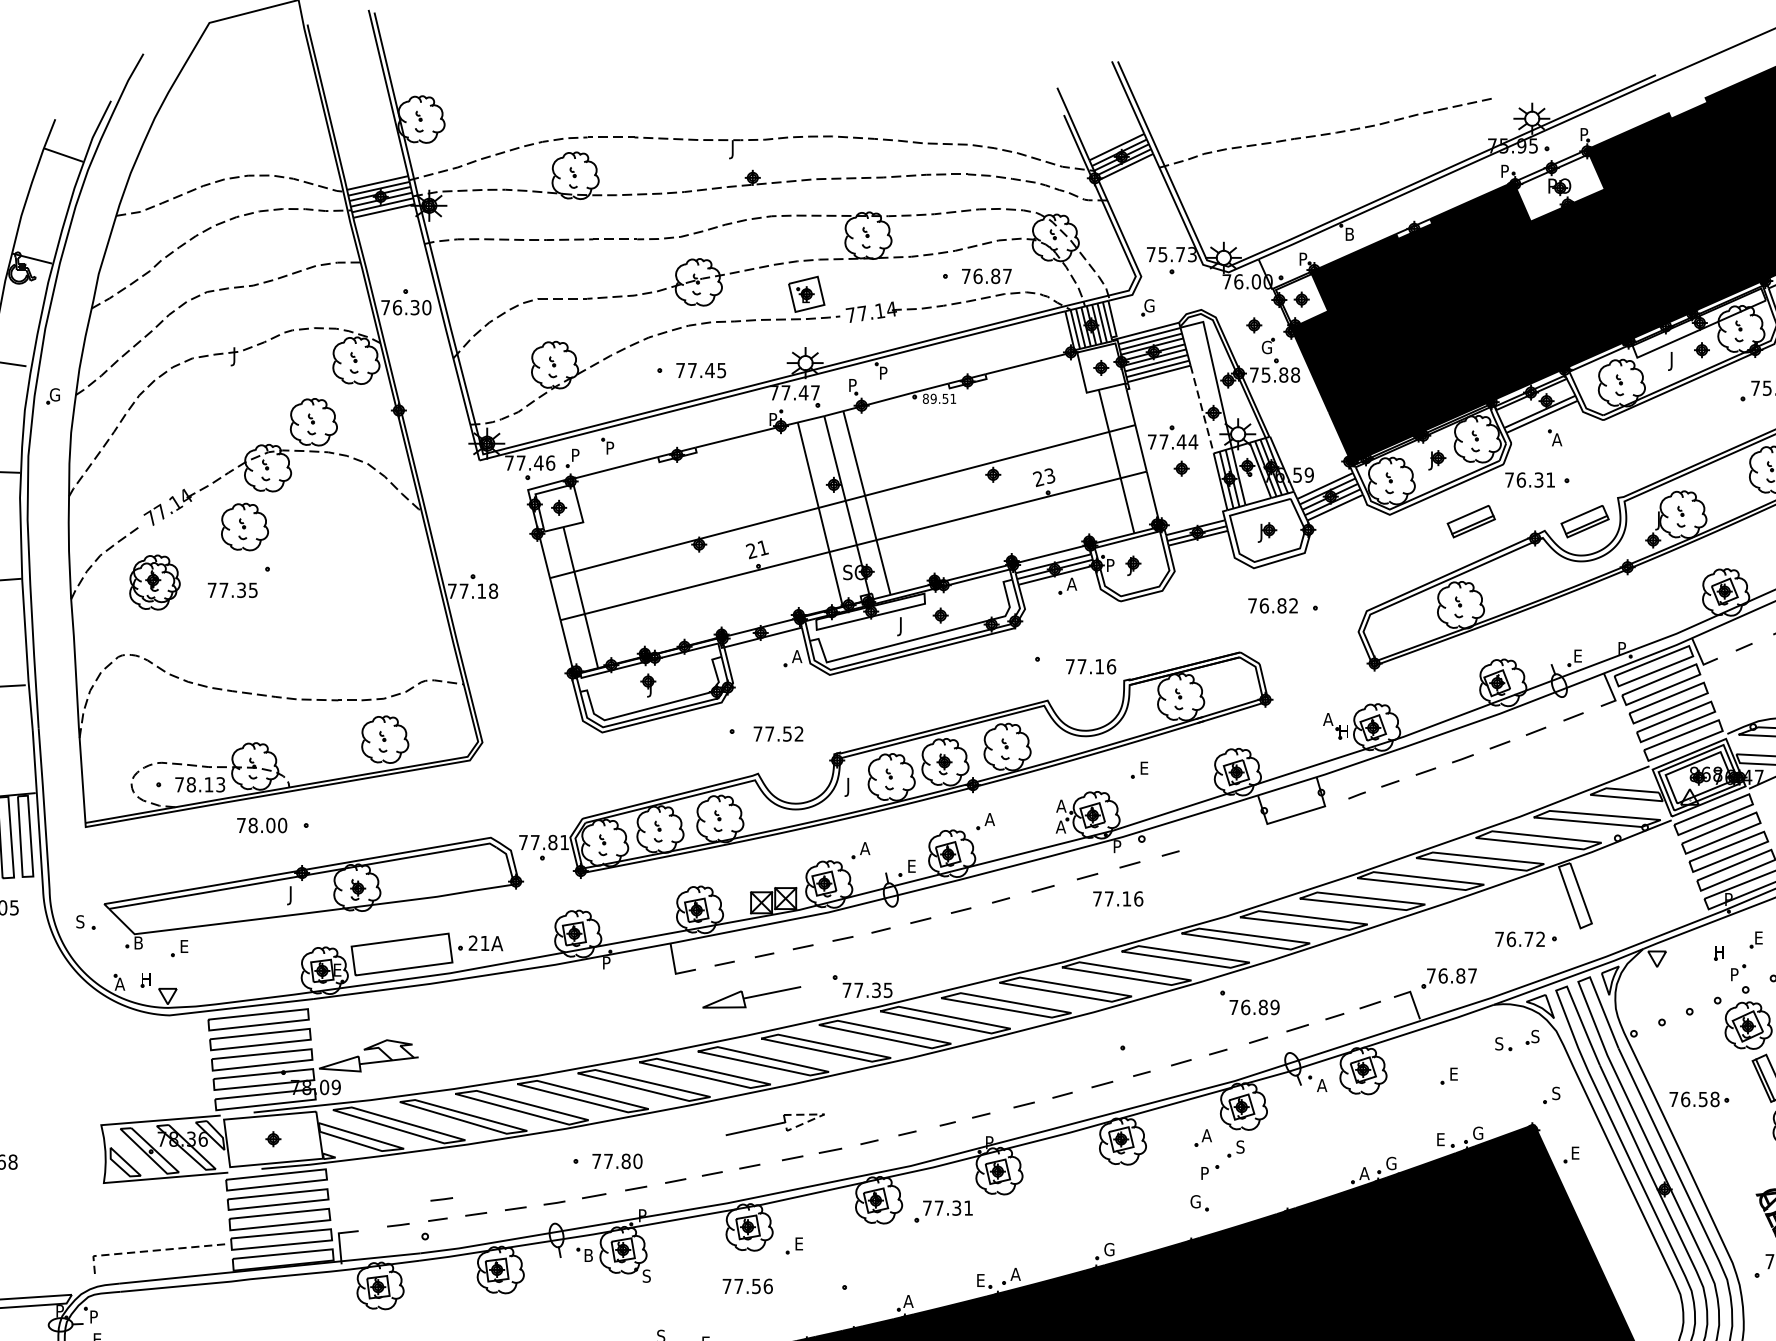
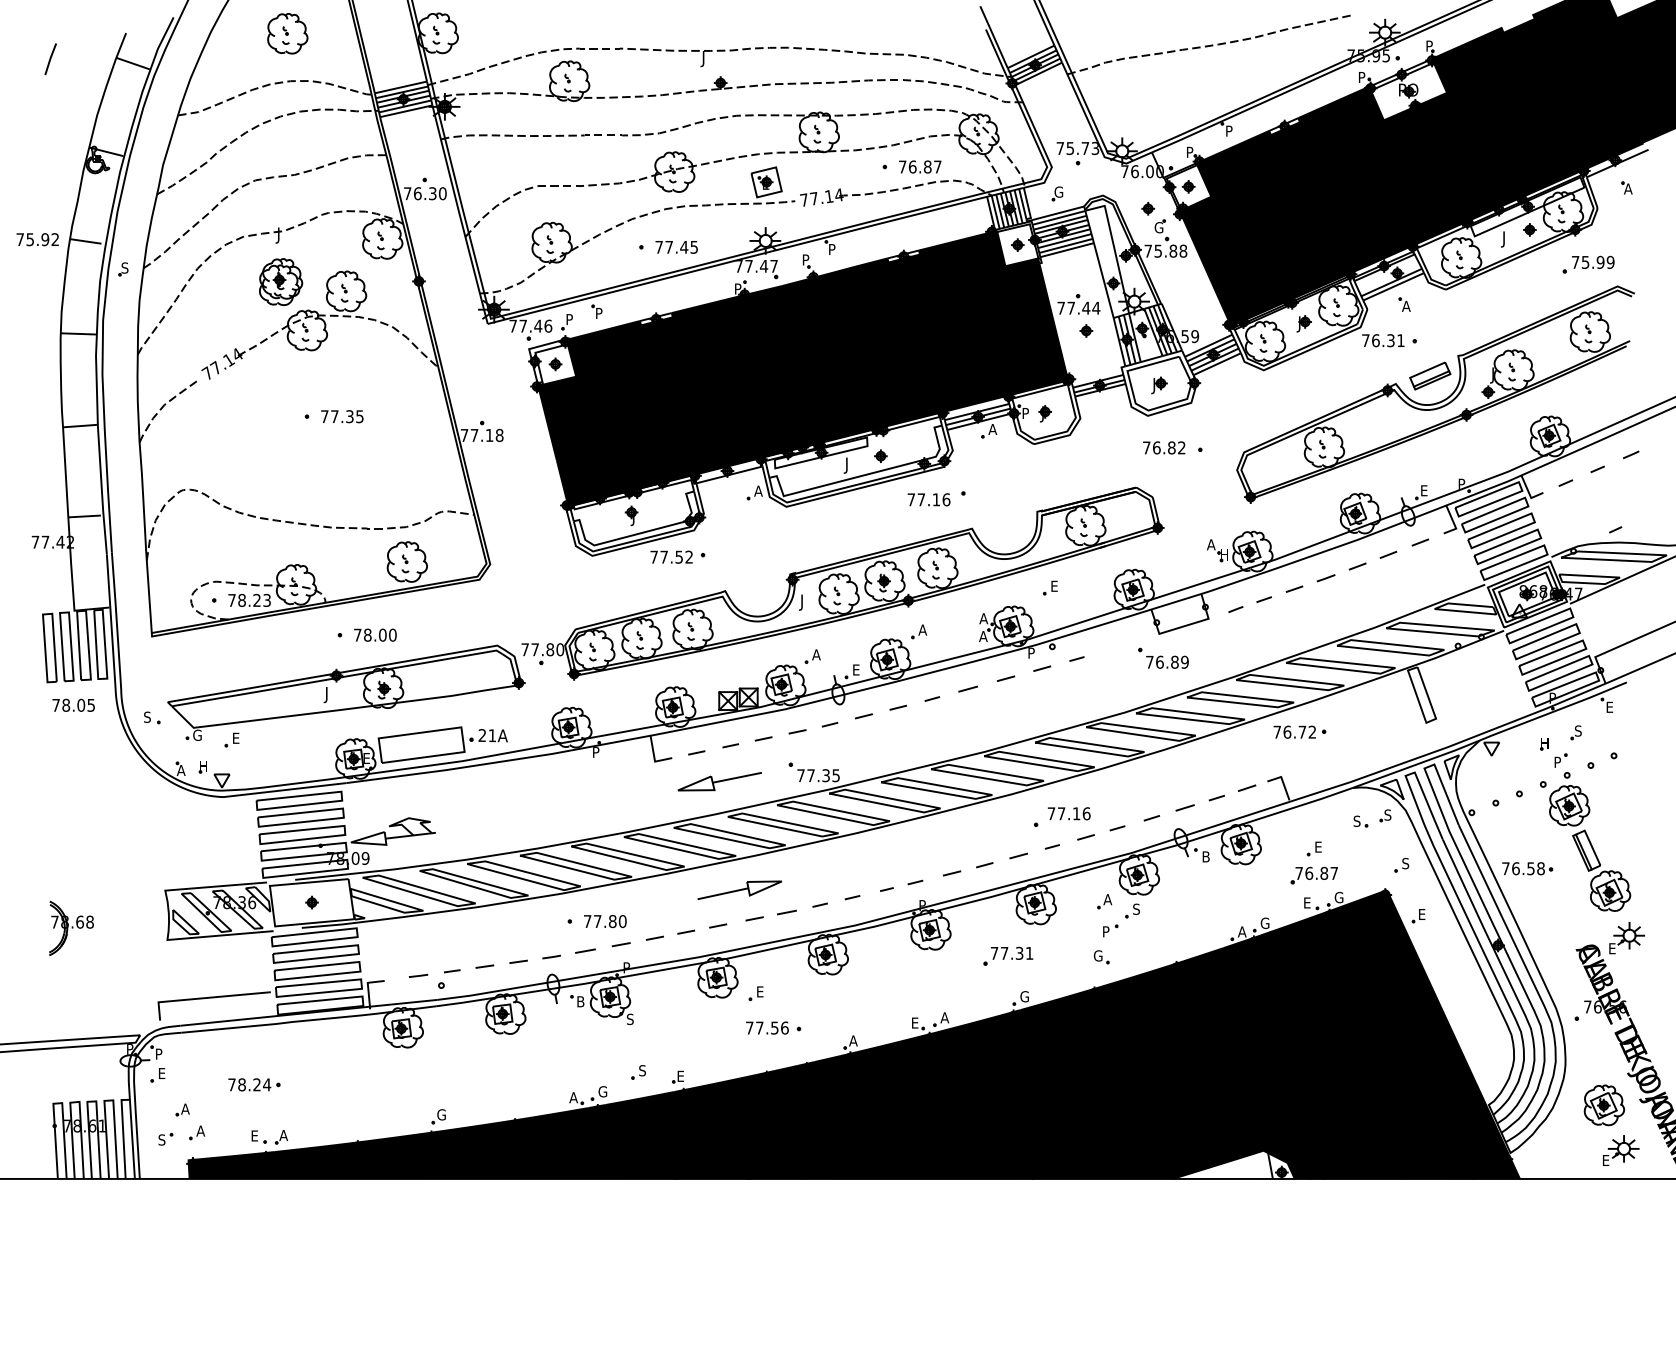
text: (1350, 234) -> (1230, 131), B -> P
text: (54, 394) -> (125, 267), G -> S
line: (1201, 409) -> (1103, 280), dashed -> solid
fill: (849, 512) -> (803, 368), added
part: (1471, 520) -> (1333, 375), removed
part: (244, 526) -> (287, 33), moved
part: (155, 583) -> (281, 282), moved
text: (232, 590) -> (342, 416), moved
text: (1090, 666) -> (928, 499), moved
text: (778, 733) -> (671, 556), moved
text: (208, 783) -> (256, 599), 78.13 -> 78.23
text: (262, 824) -> (375, 634), moved
text: (564, 842) -> (560, 649), 77.81 -> 77.80
text: (1118, 898) -> (1069, 813), moved
text: (1757, 937) -> (1577, 730), E -> S
part: (1525, 938) -> (1299, 731), moved
text: (139, 942) -> (197, 734), B -> G
part: (1448, 978) -> (1313, 875), moved
part: (1249, 1001) -> (1163, 657), moved
text: (1321, 1085) -> (1205, 856), A -> B
line: (817, 1117) -> (775, 884), dashed -> solid
line: (441, 1198) -> (455, 953), removed
part: (943, 1210) -> (1008, 955), moved
line: (147, 1251) -> (204, 998), dashed -> solid
text: (747, 1285) -> (767, 1027), moved

